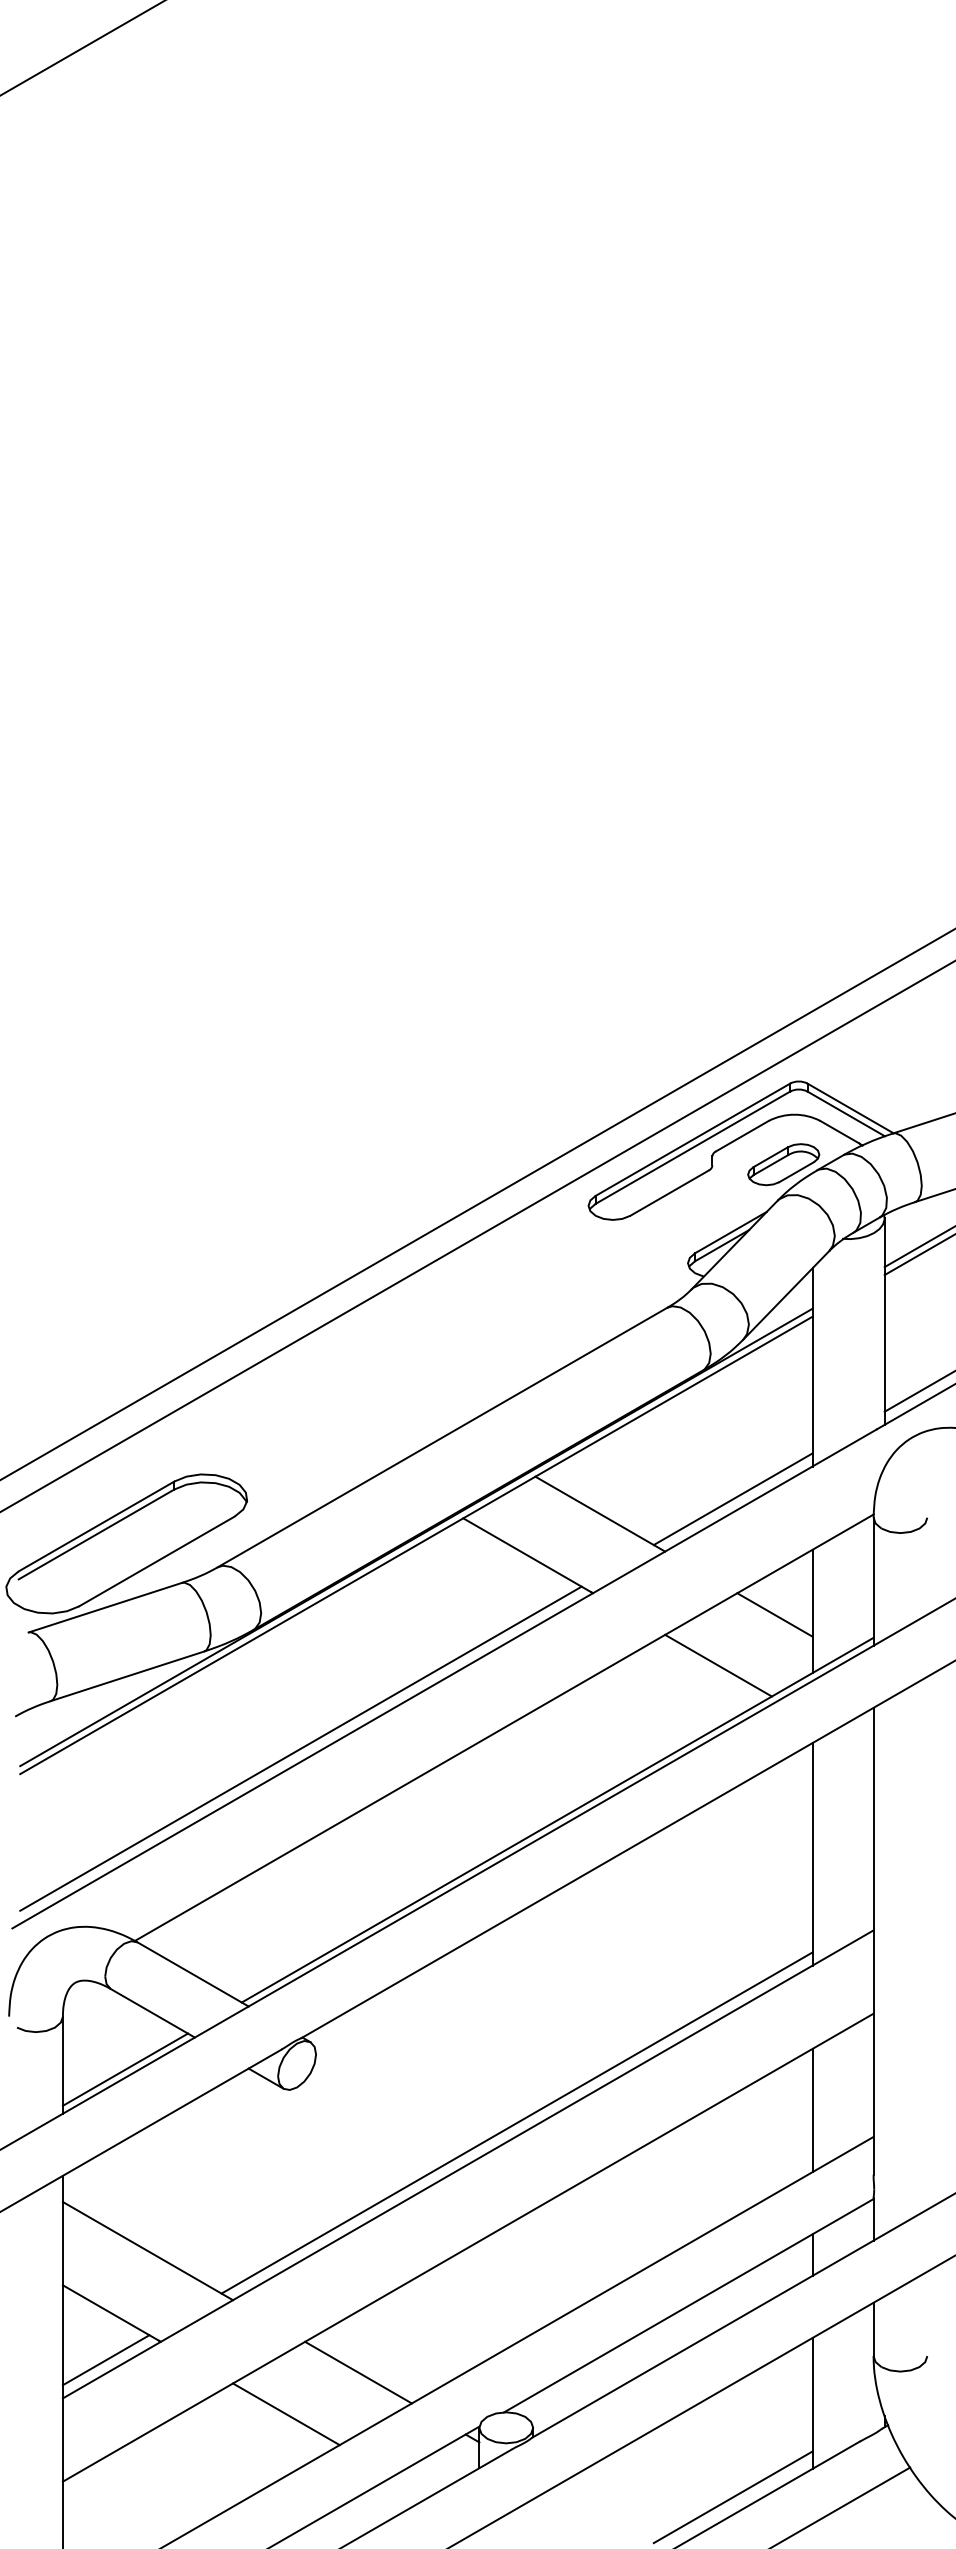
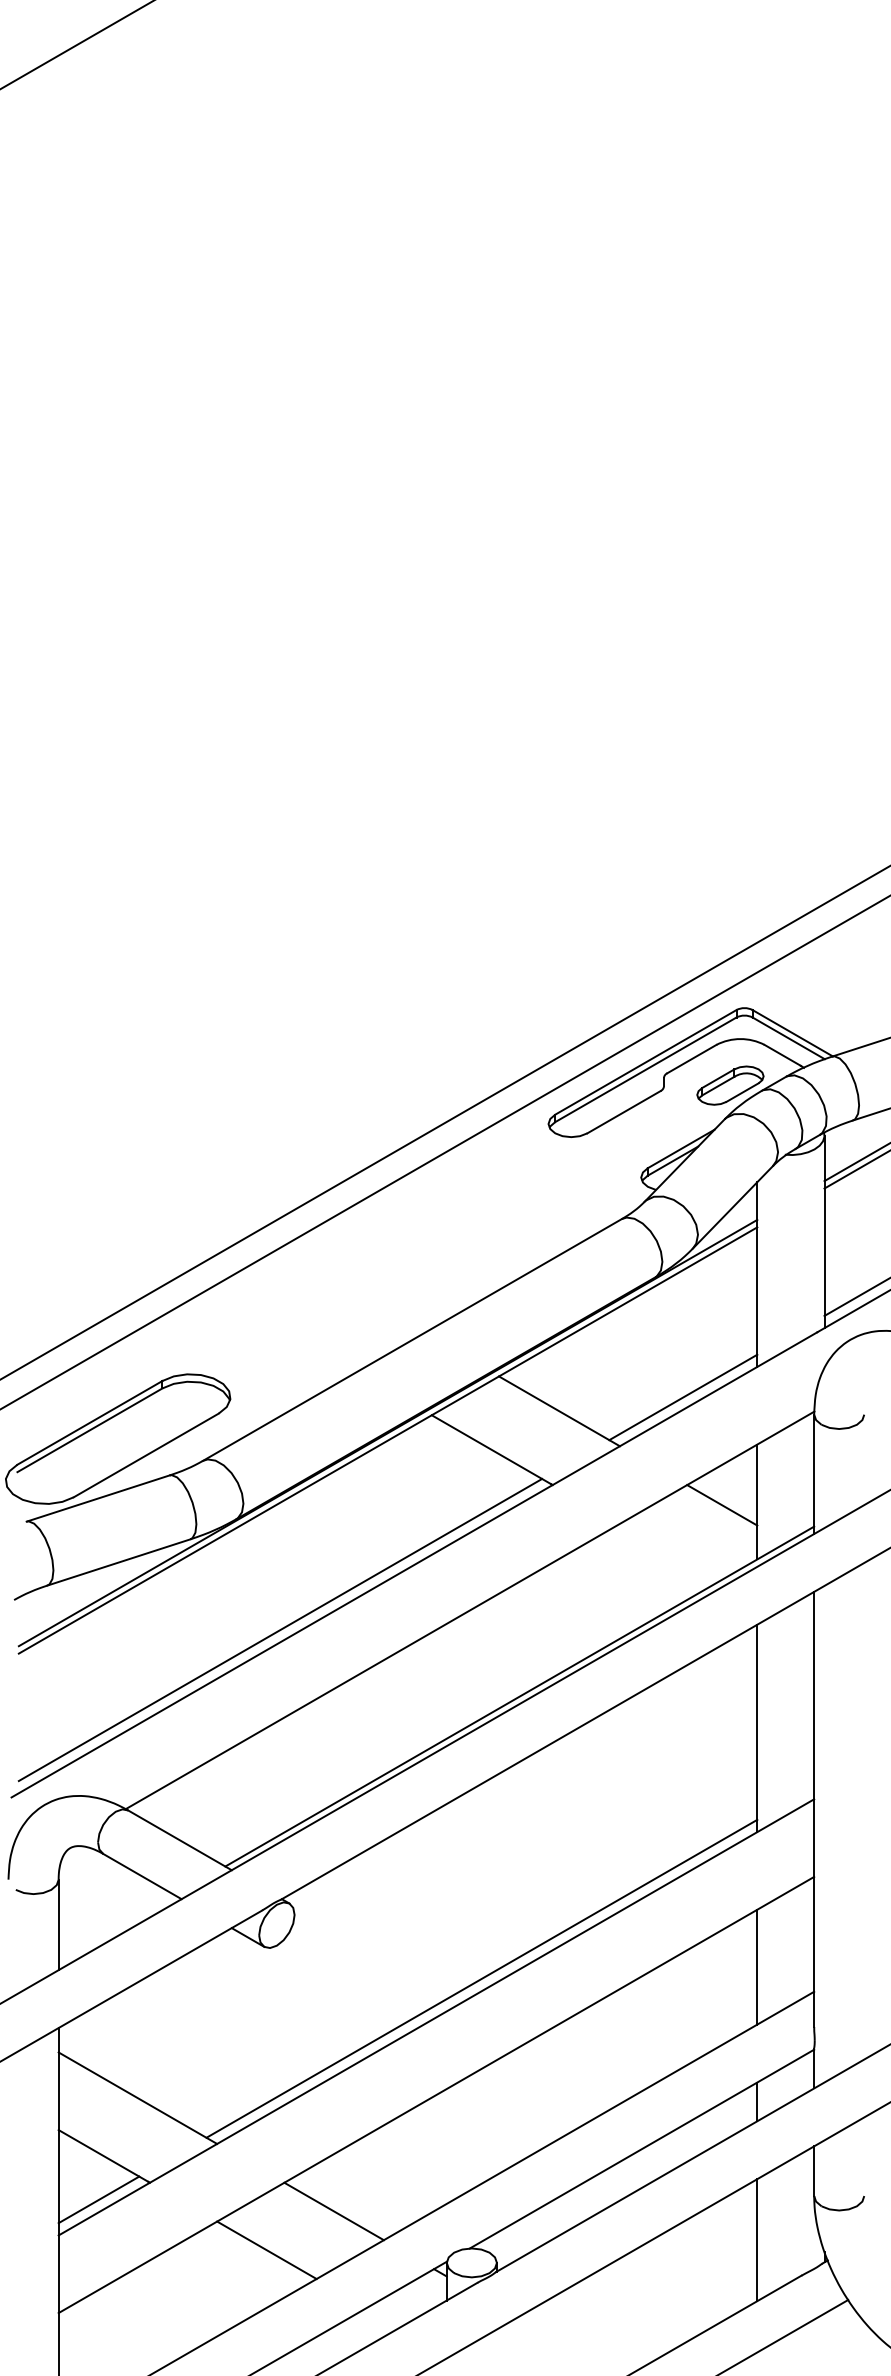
line: (718, 1665) -> (669, 1552), removed
line: (125, 2069) -> (116, 1928), removed
line: (732, 2497) -> (682, 2327), removed

